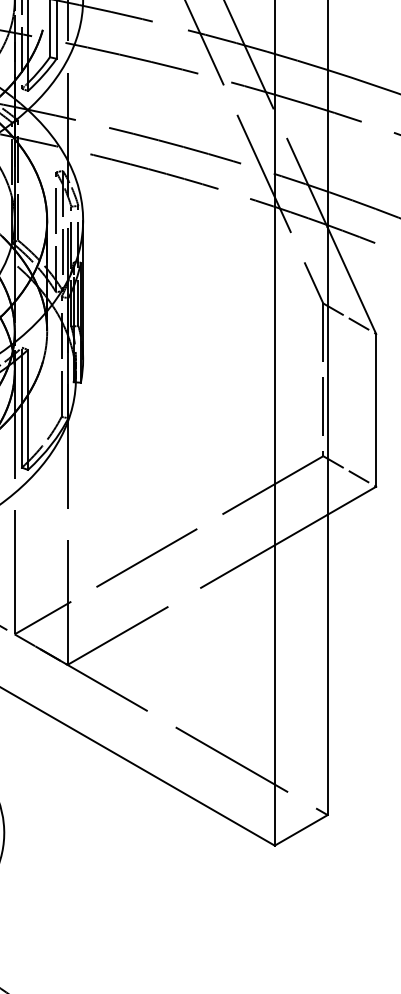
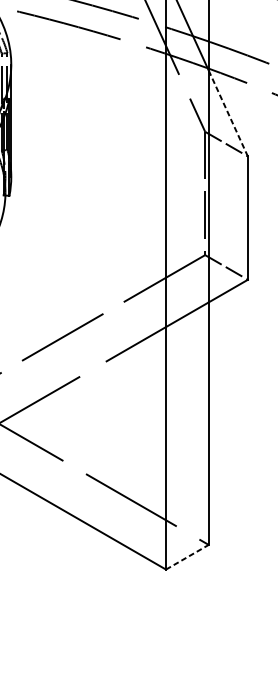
line: (352, 281) -> (228, 114), solid -> dashed
line: (301, 830) -> (187, 557), solid -> dashed

